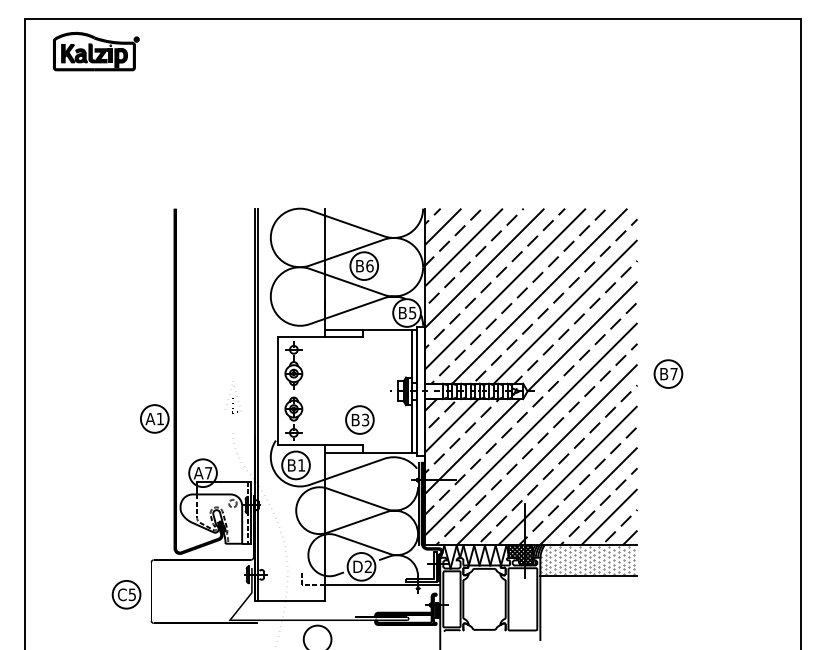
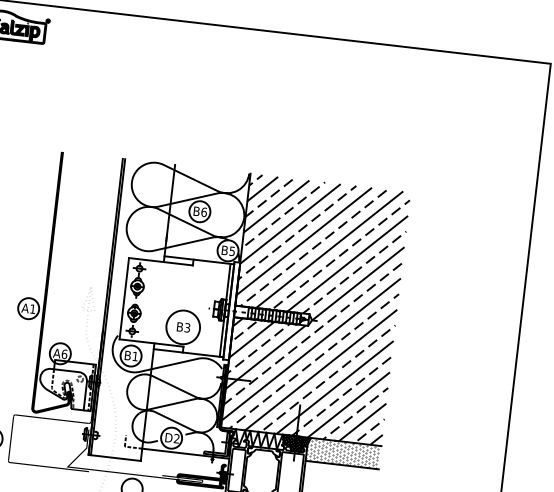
part: (668, 373) -> (419, 319), removed
circle: (359, 419) -> (182, 326), size x1.6
text: (208, 472) -> (64, 353), A7 -> A6

